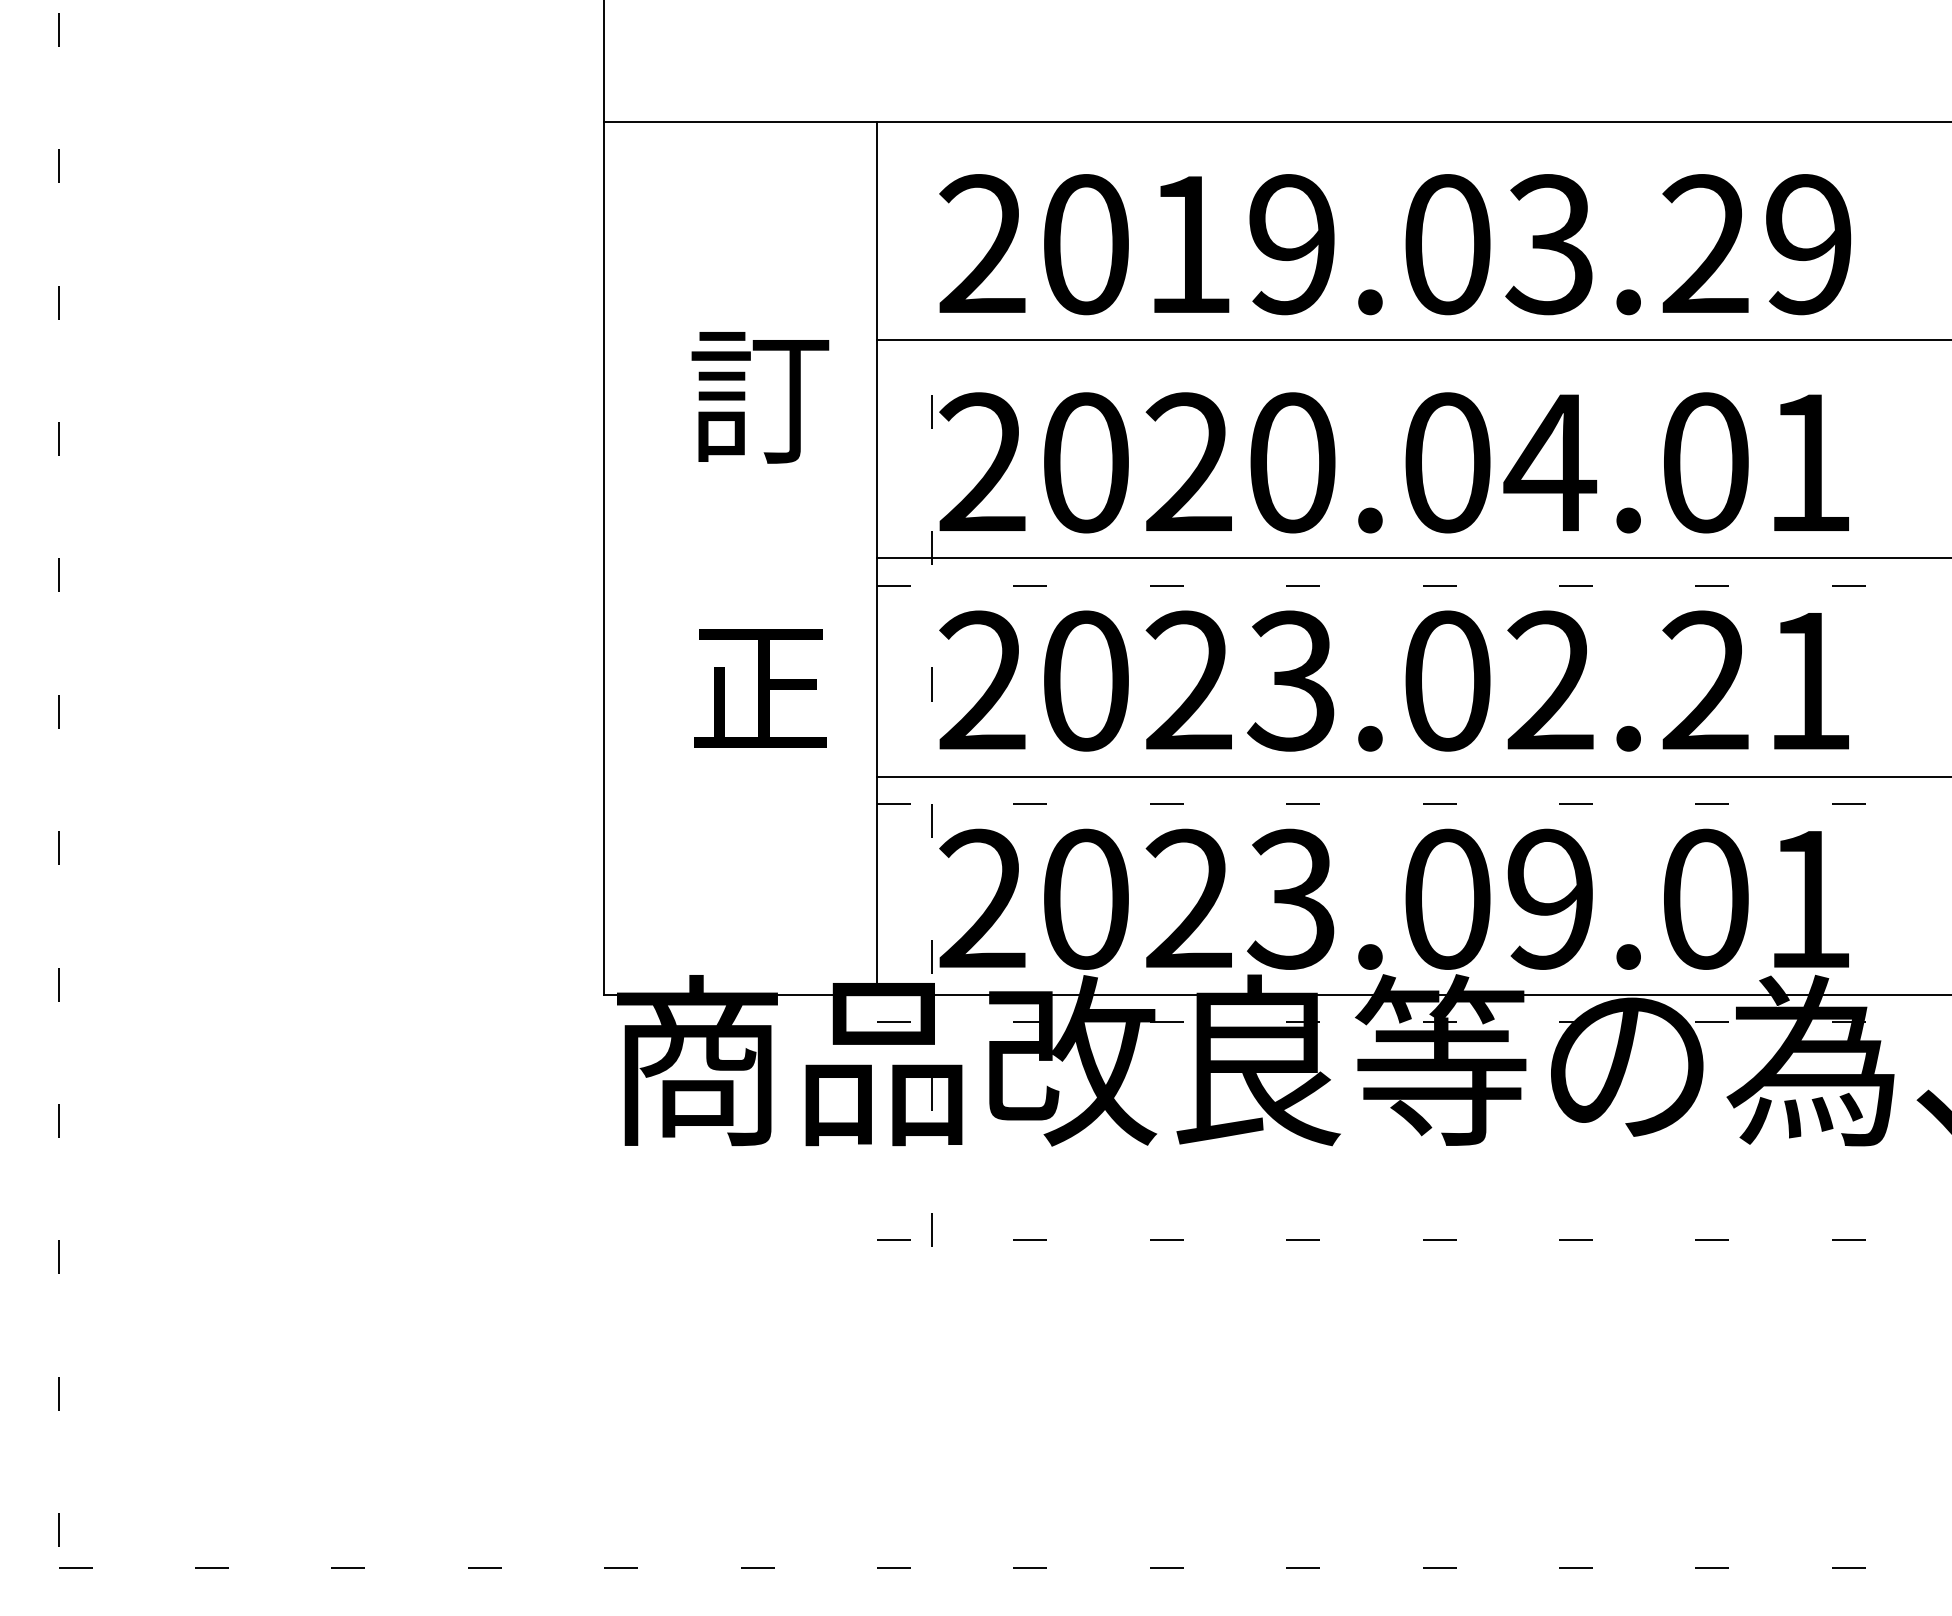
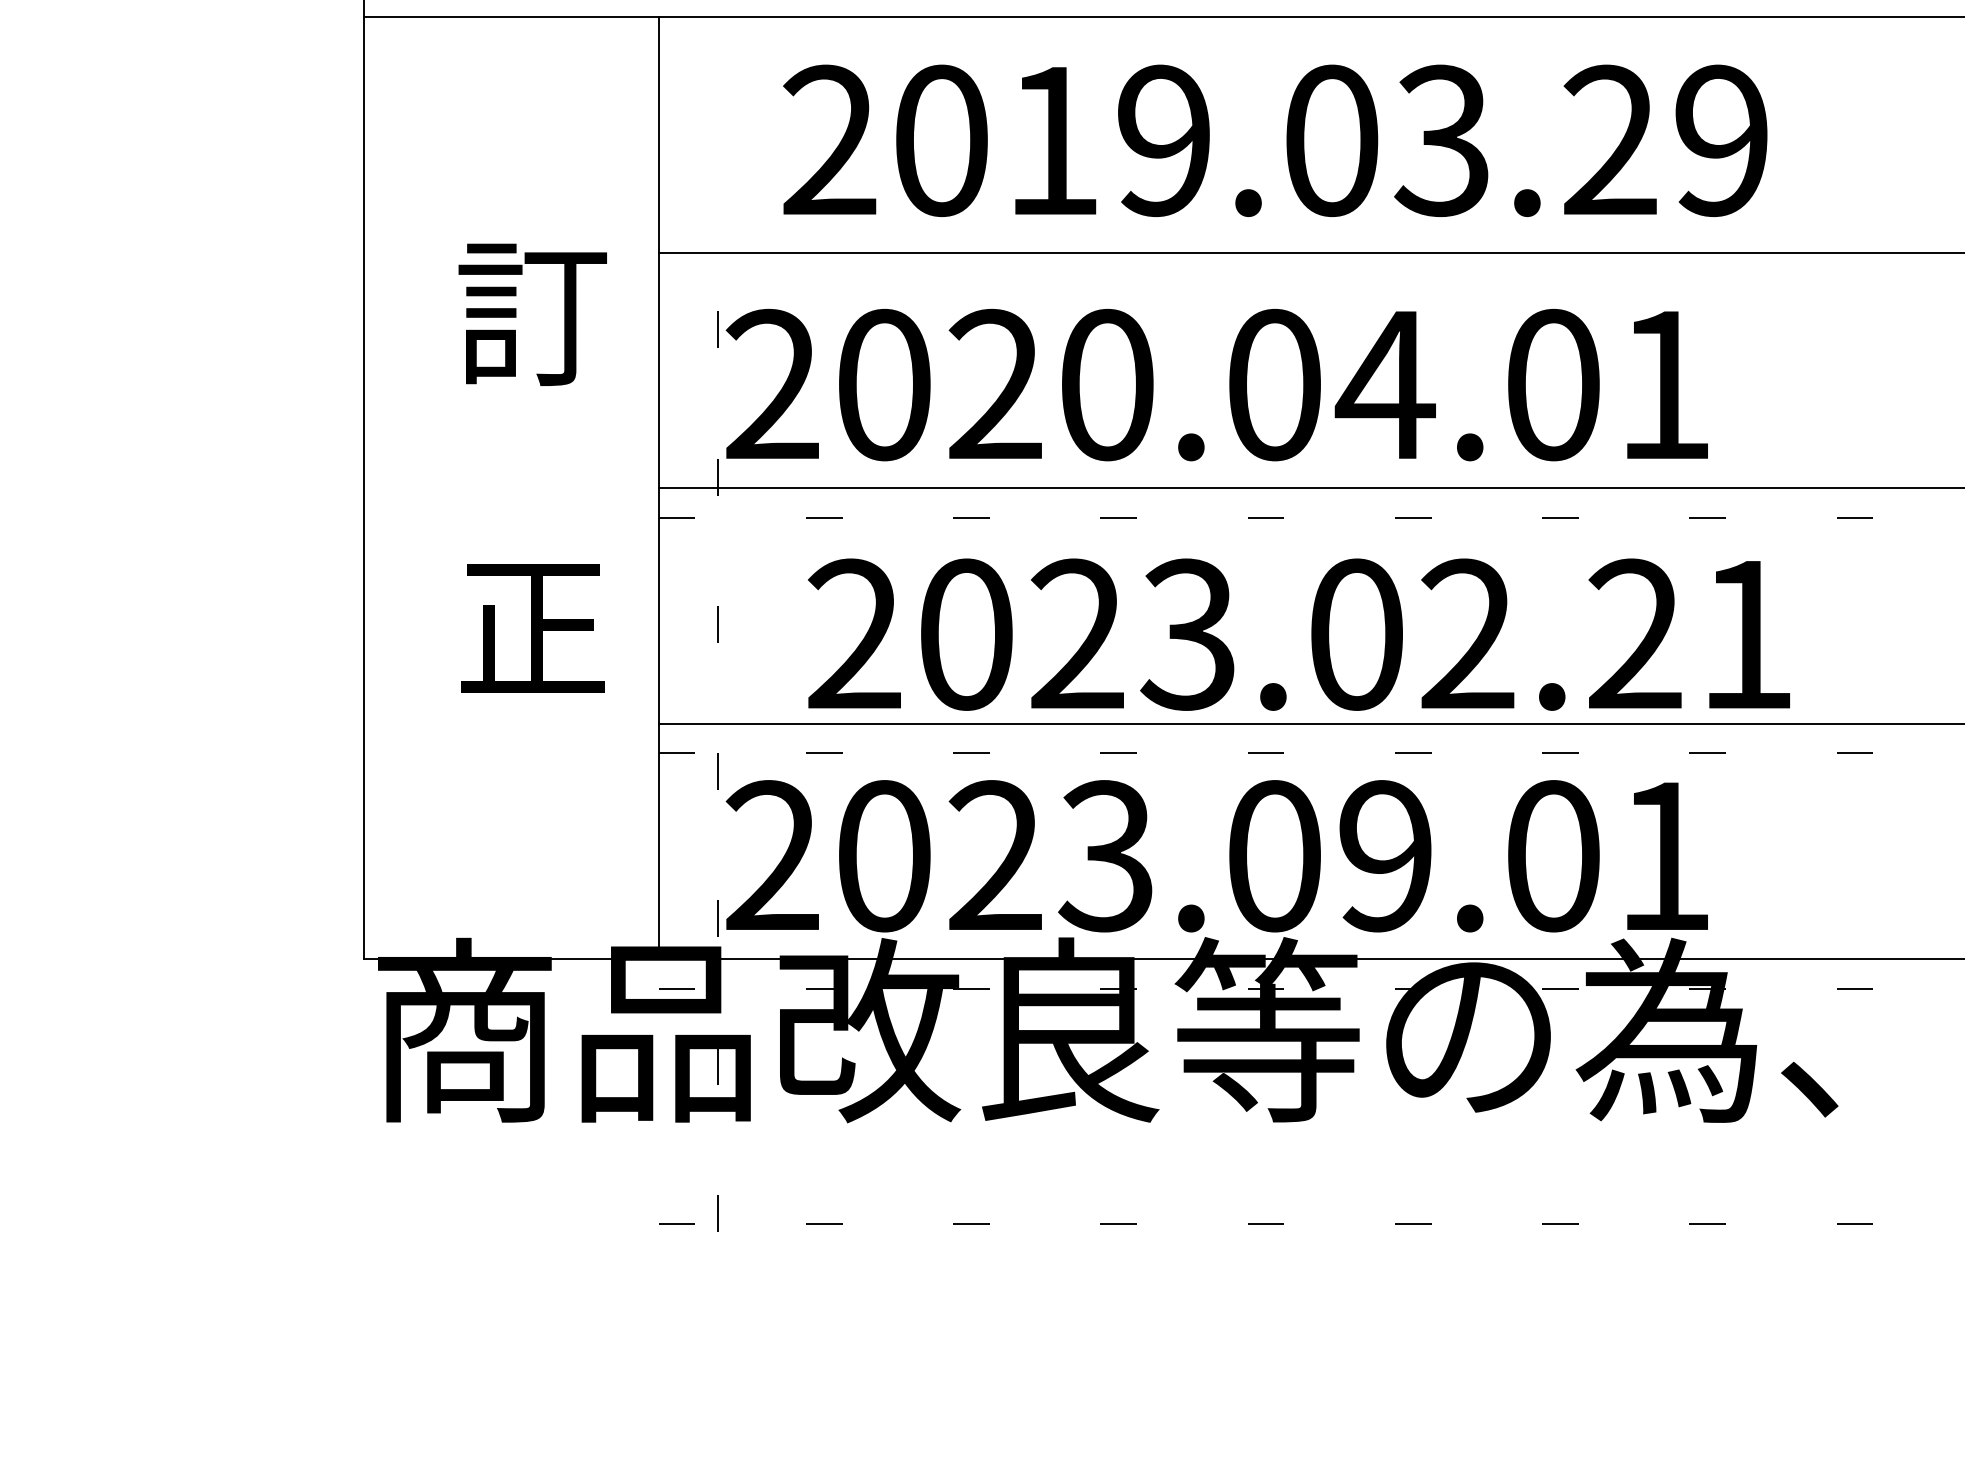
text: (1395, 244) -> (1275, 140), moved
text: (1393, 680) -> (1298, 634), moved

